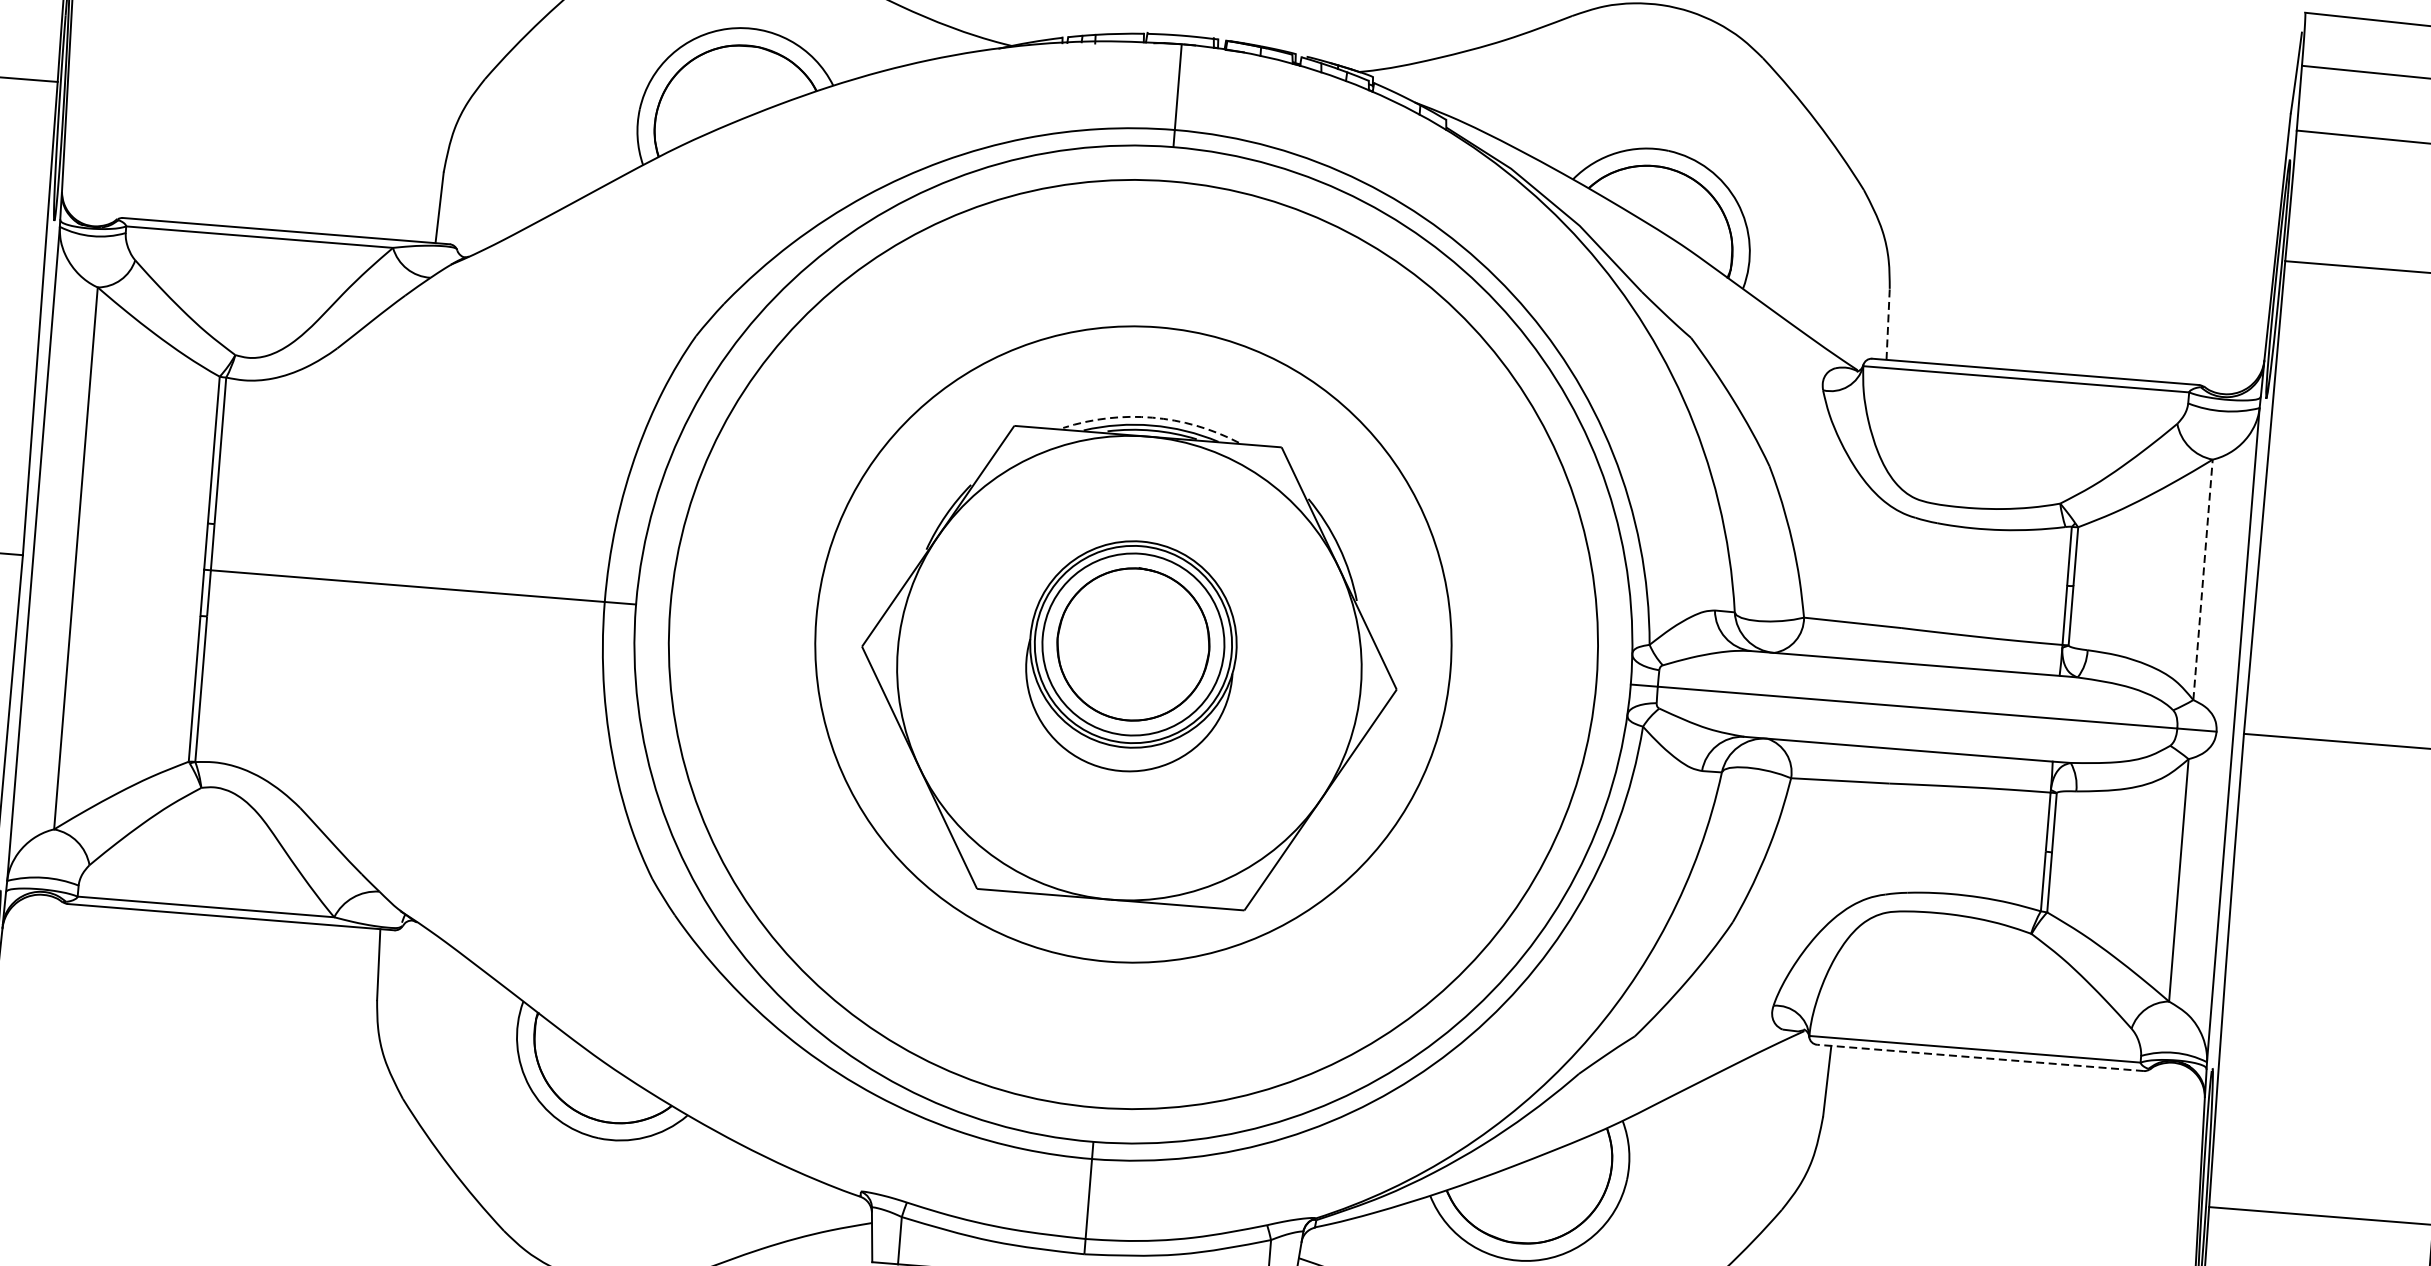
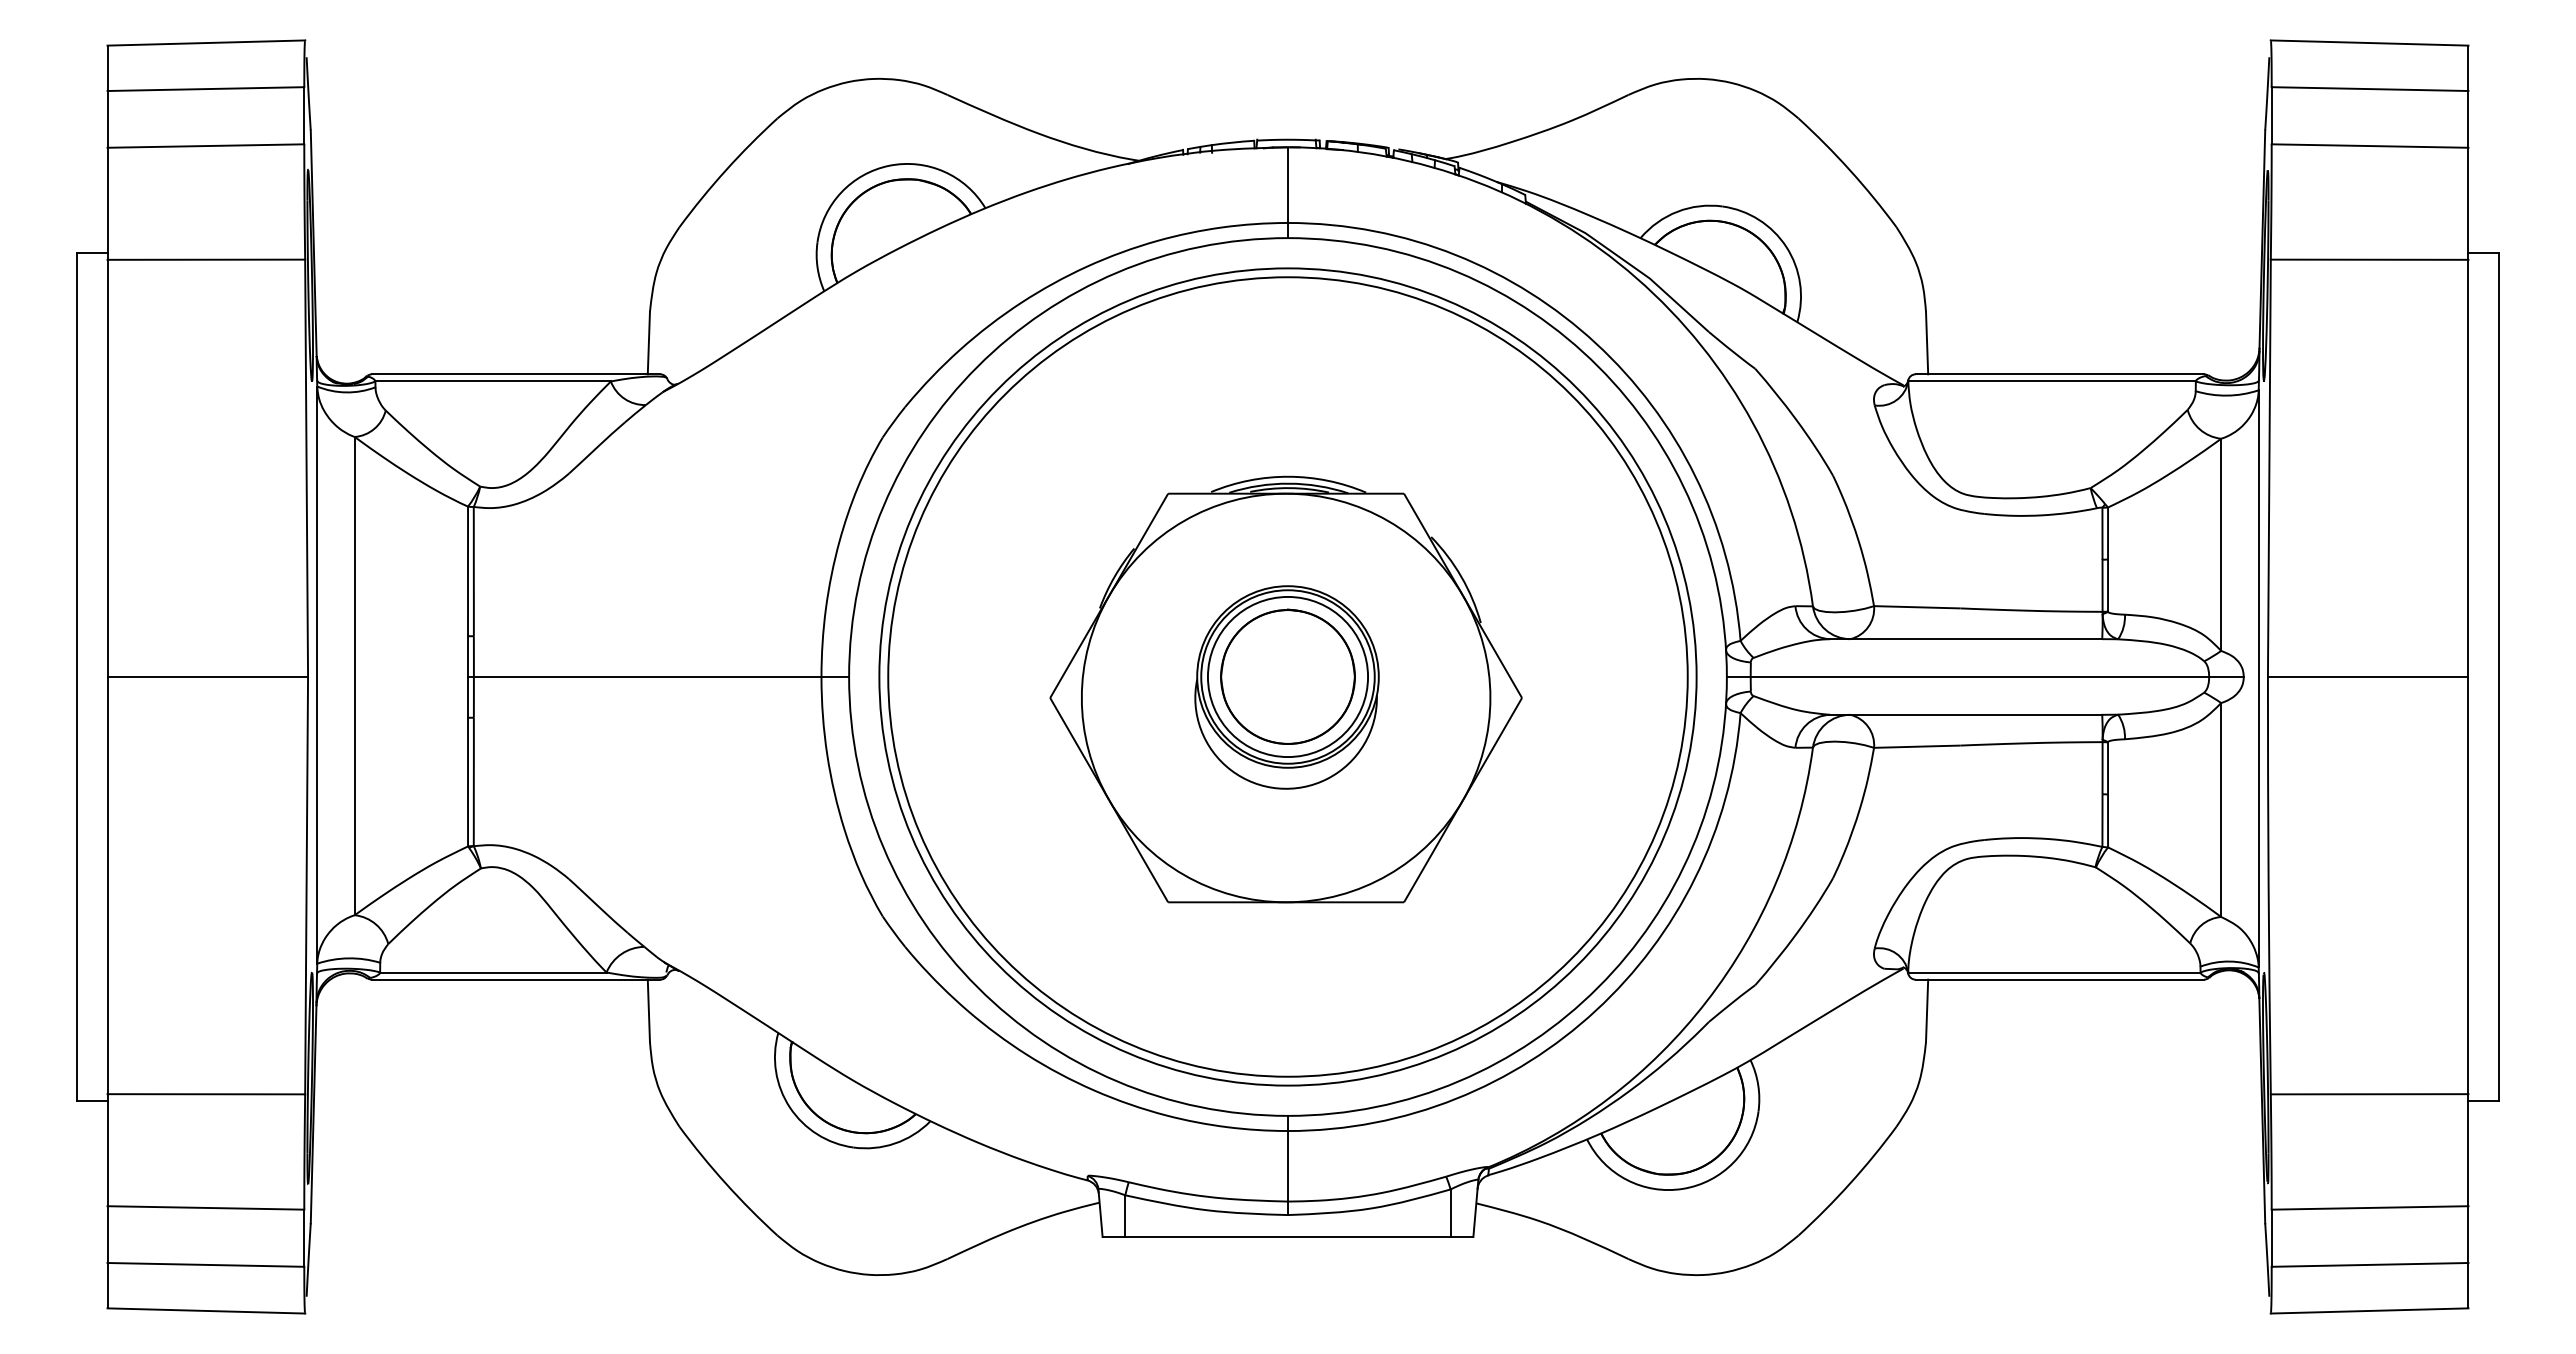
line: (1888, 323) -> (1927, 342), dashed -> solid
arc: (1152, 417) -> (1288, 476), dashed -> solid
line: (2203, 579) -> (2221, 544), dashed -> solid
circle: (1132, 643) -> (1287, 676), size x1.43
line: (1980, 1057) -> (2059, 979), dashed -> solid

